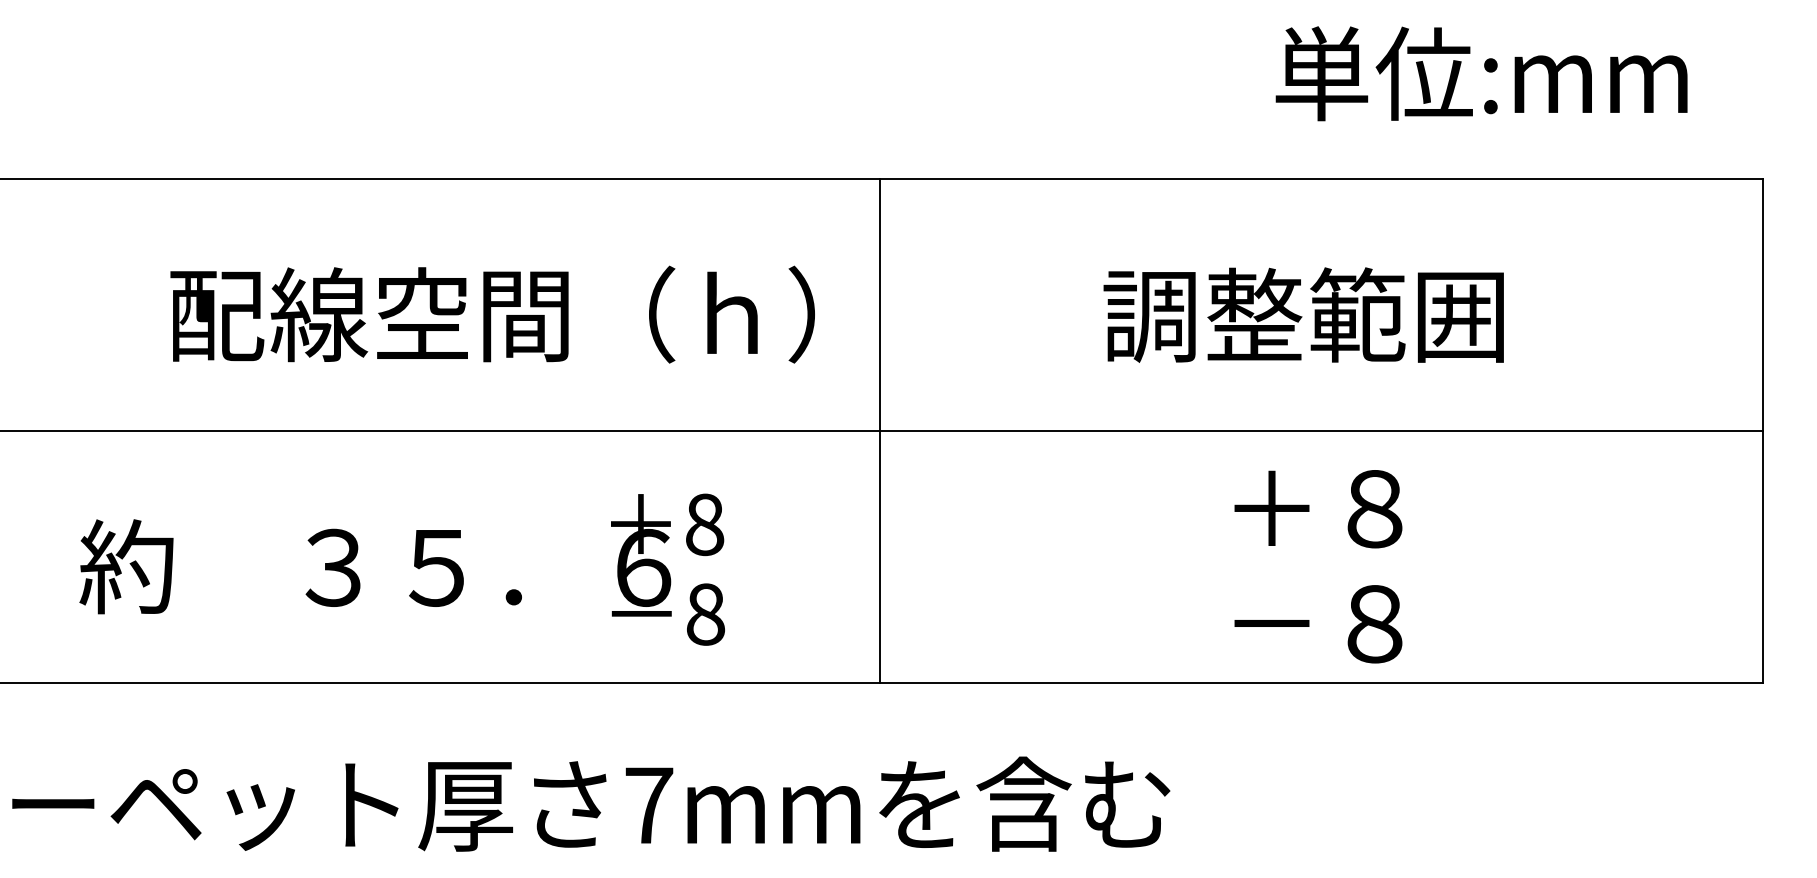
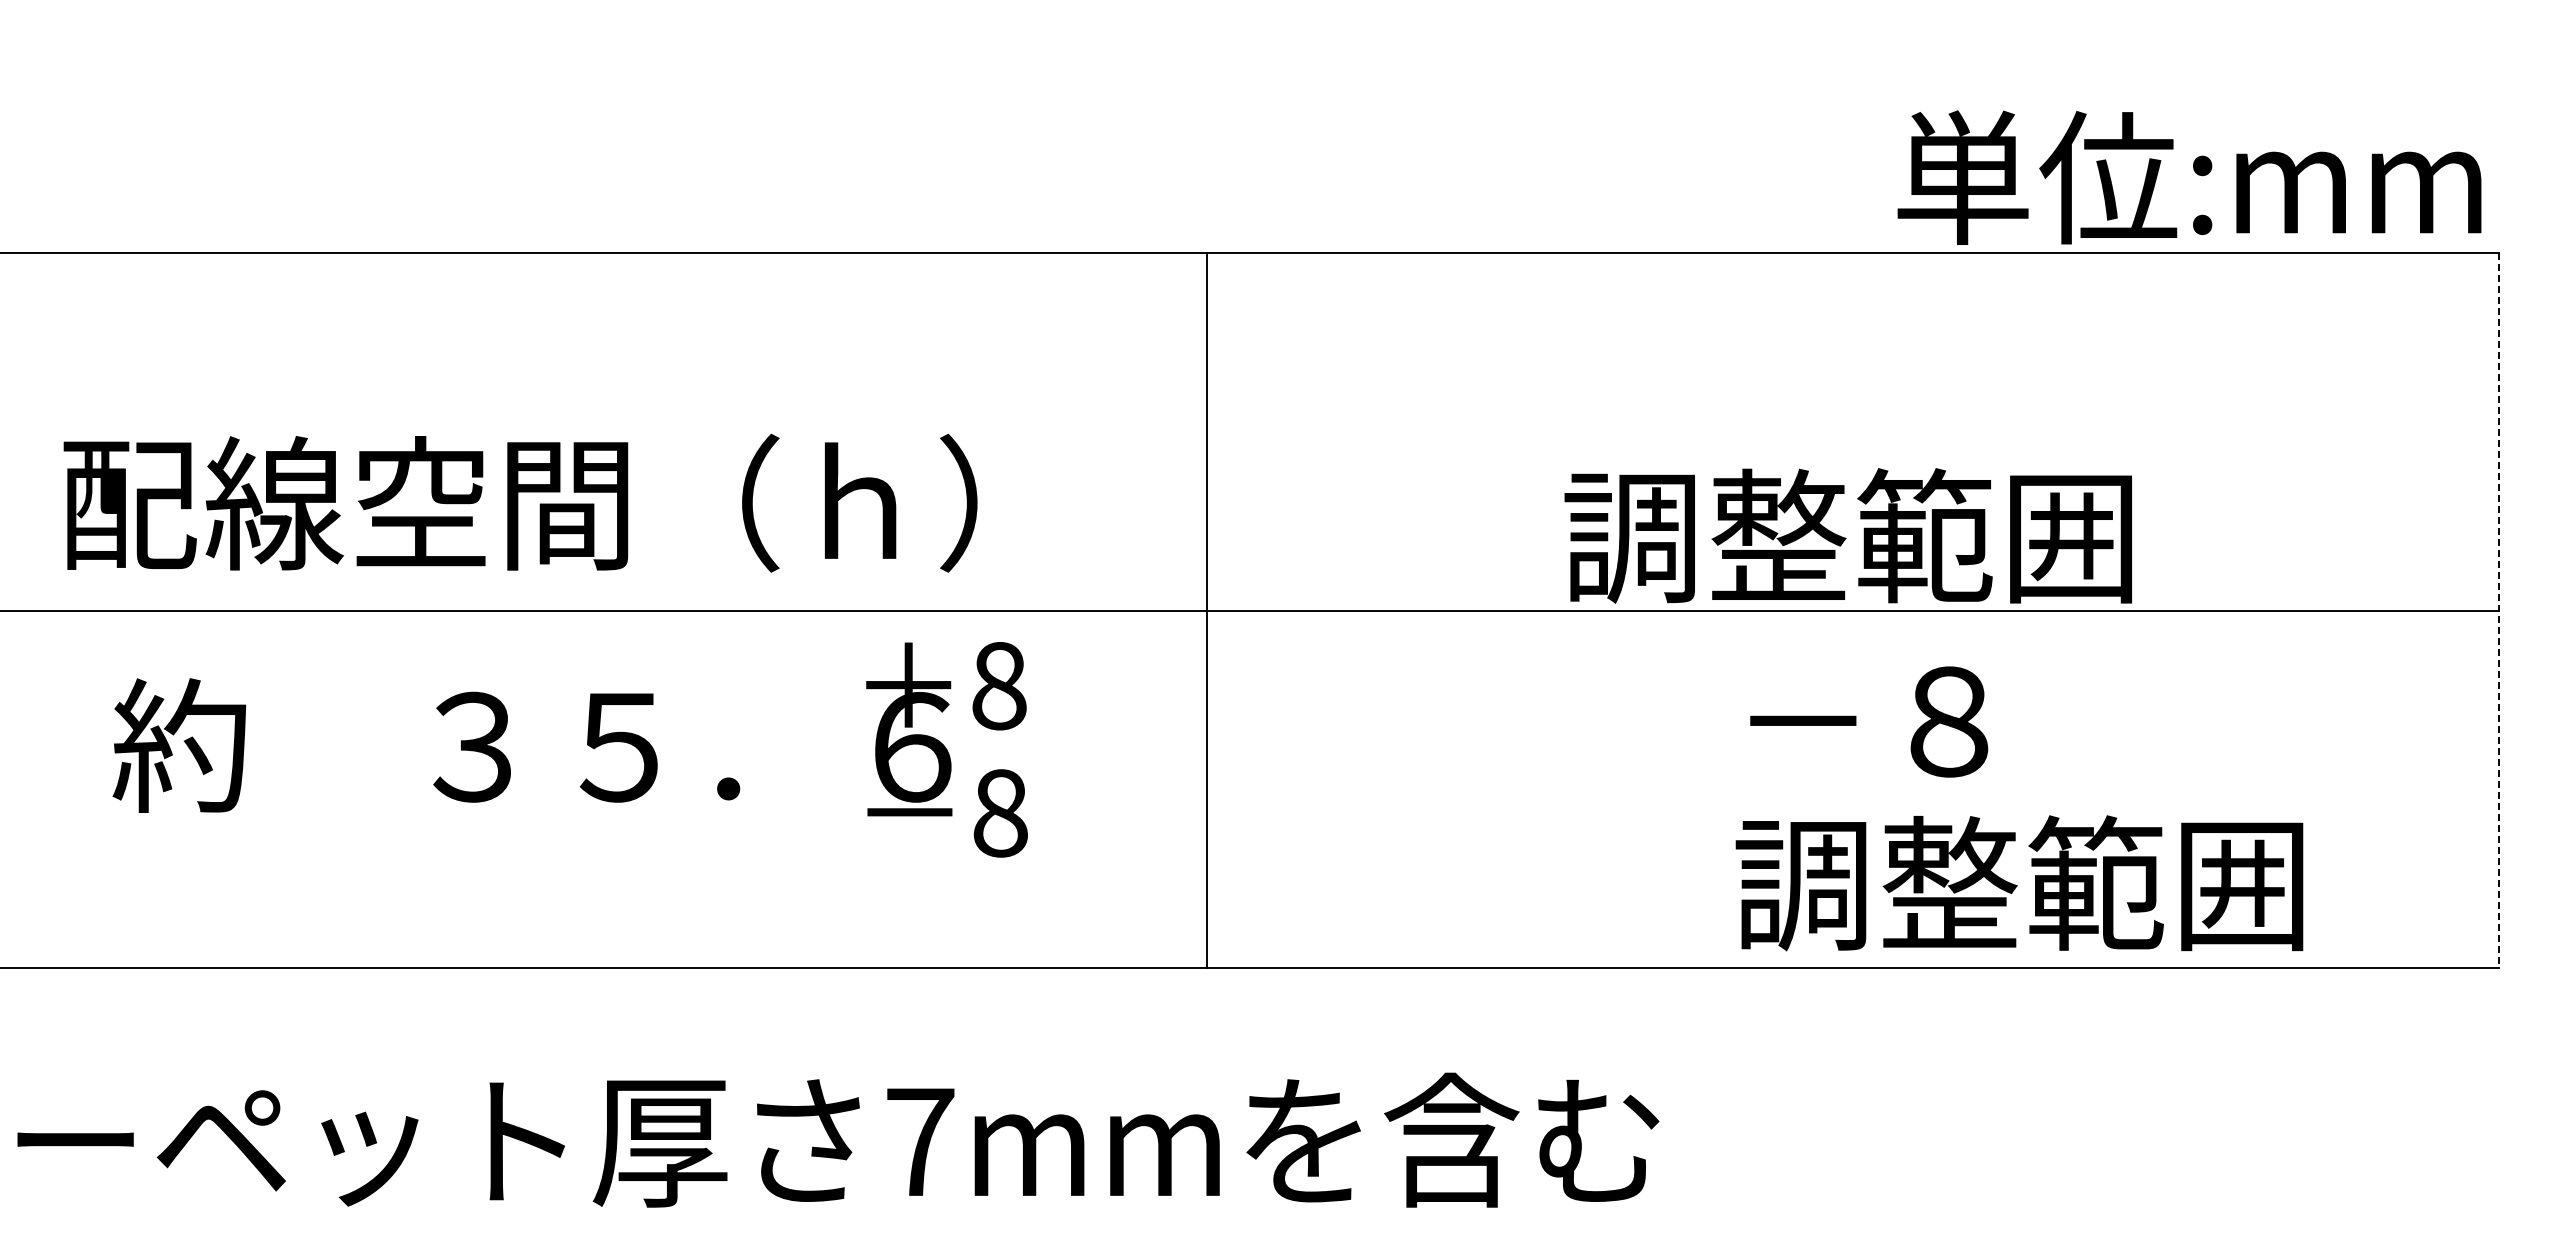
text: (1481, 73) -> (2189, 177), moved
text: (492, 314) -> (520, 502), moved
text: (1303, 314) -> (1847, 535), moved
line: (879, 430) -> (1206, 610), moved
line: (1762, 431) -> (2498, 611), solid -> dashed
text: (1272, 508) -> (1803, 720), ＋８ -> －８
text: (401, 569) -> (569, 749), moved
text: (1424, 623) -> (2019, 883), －８ -> 調整範囲

